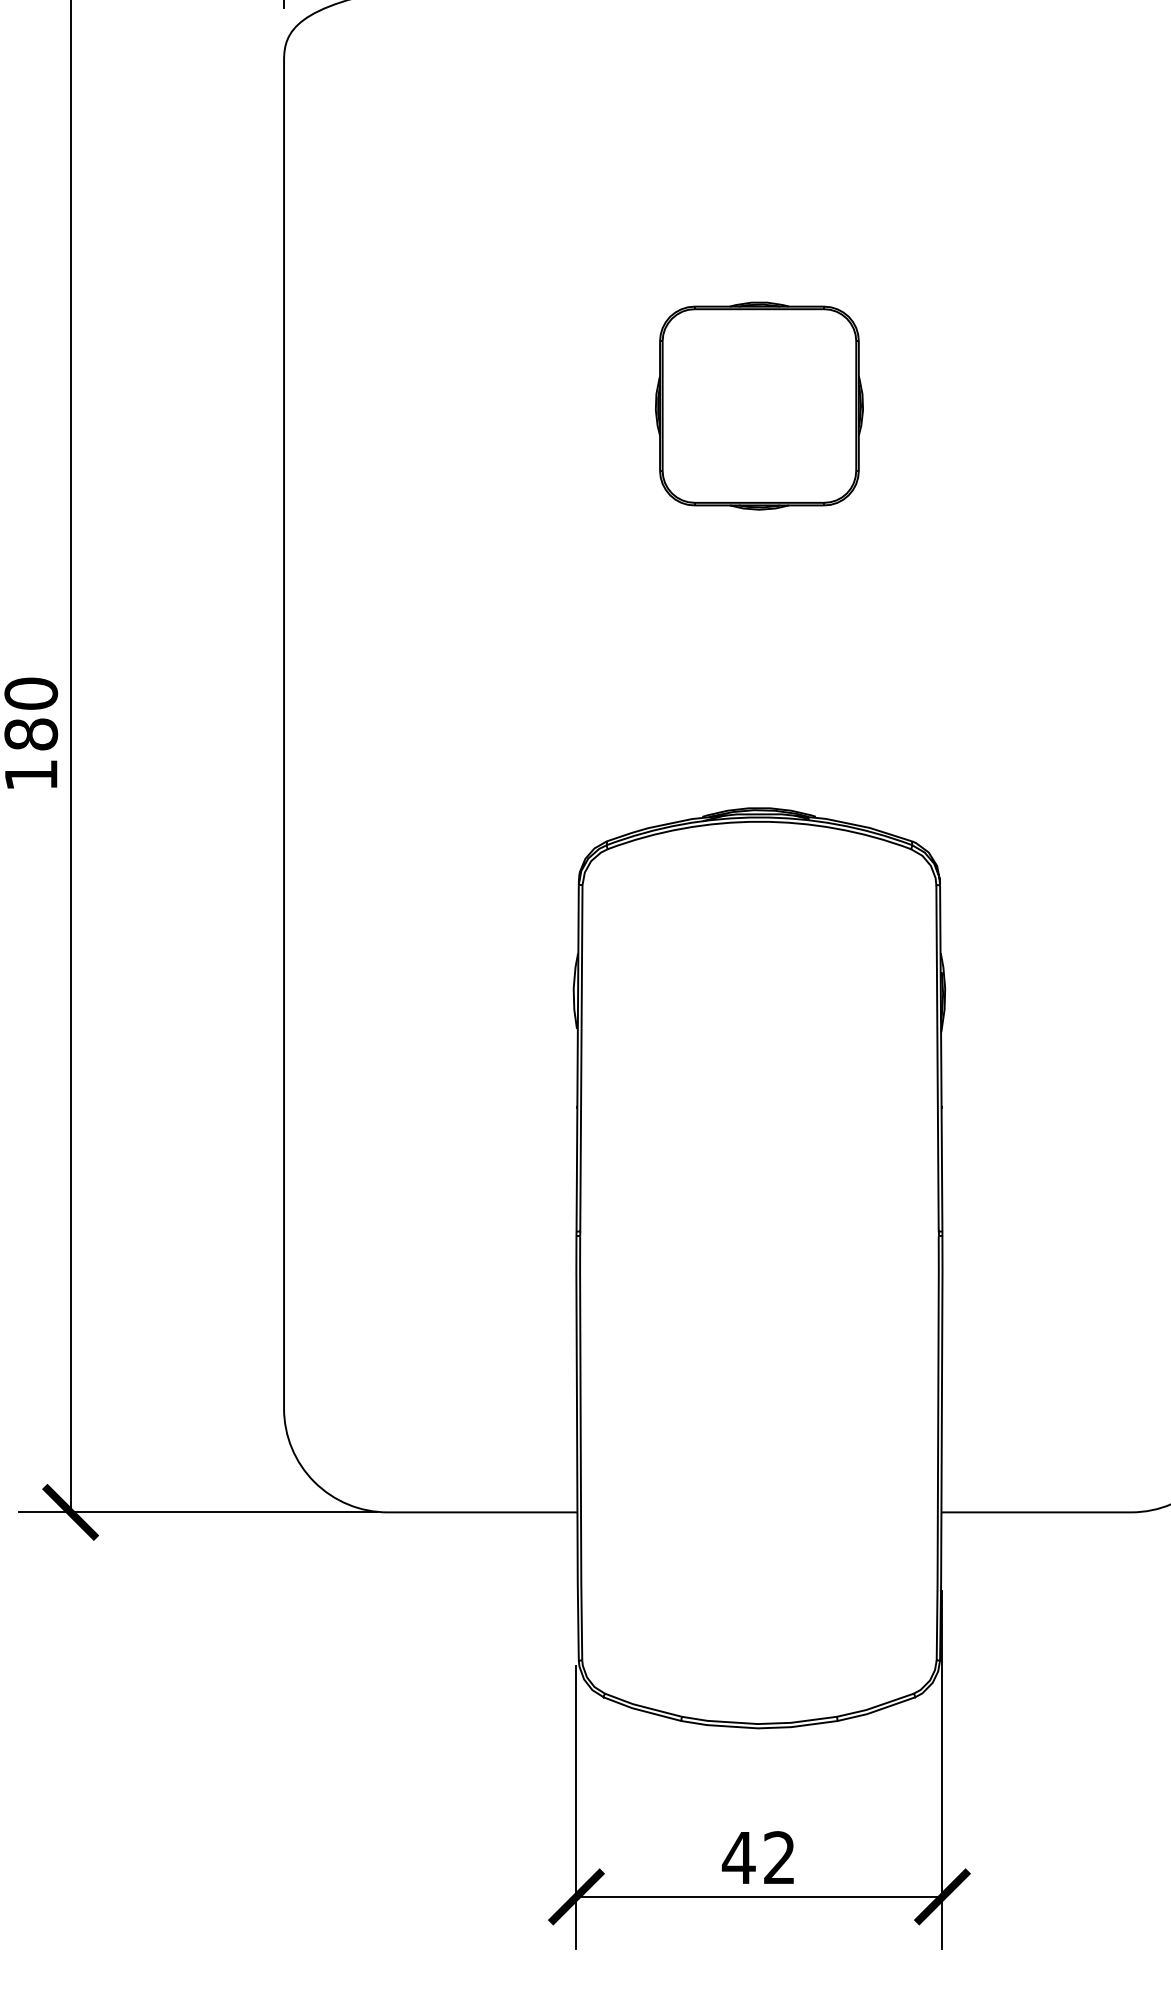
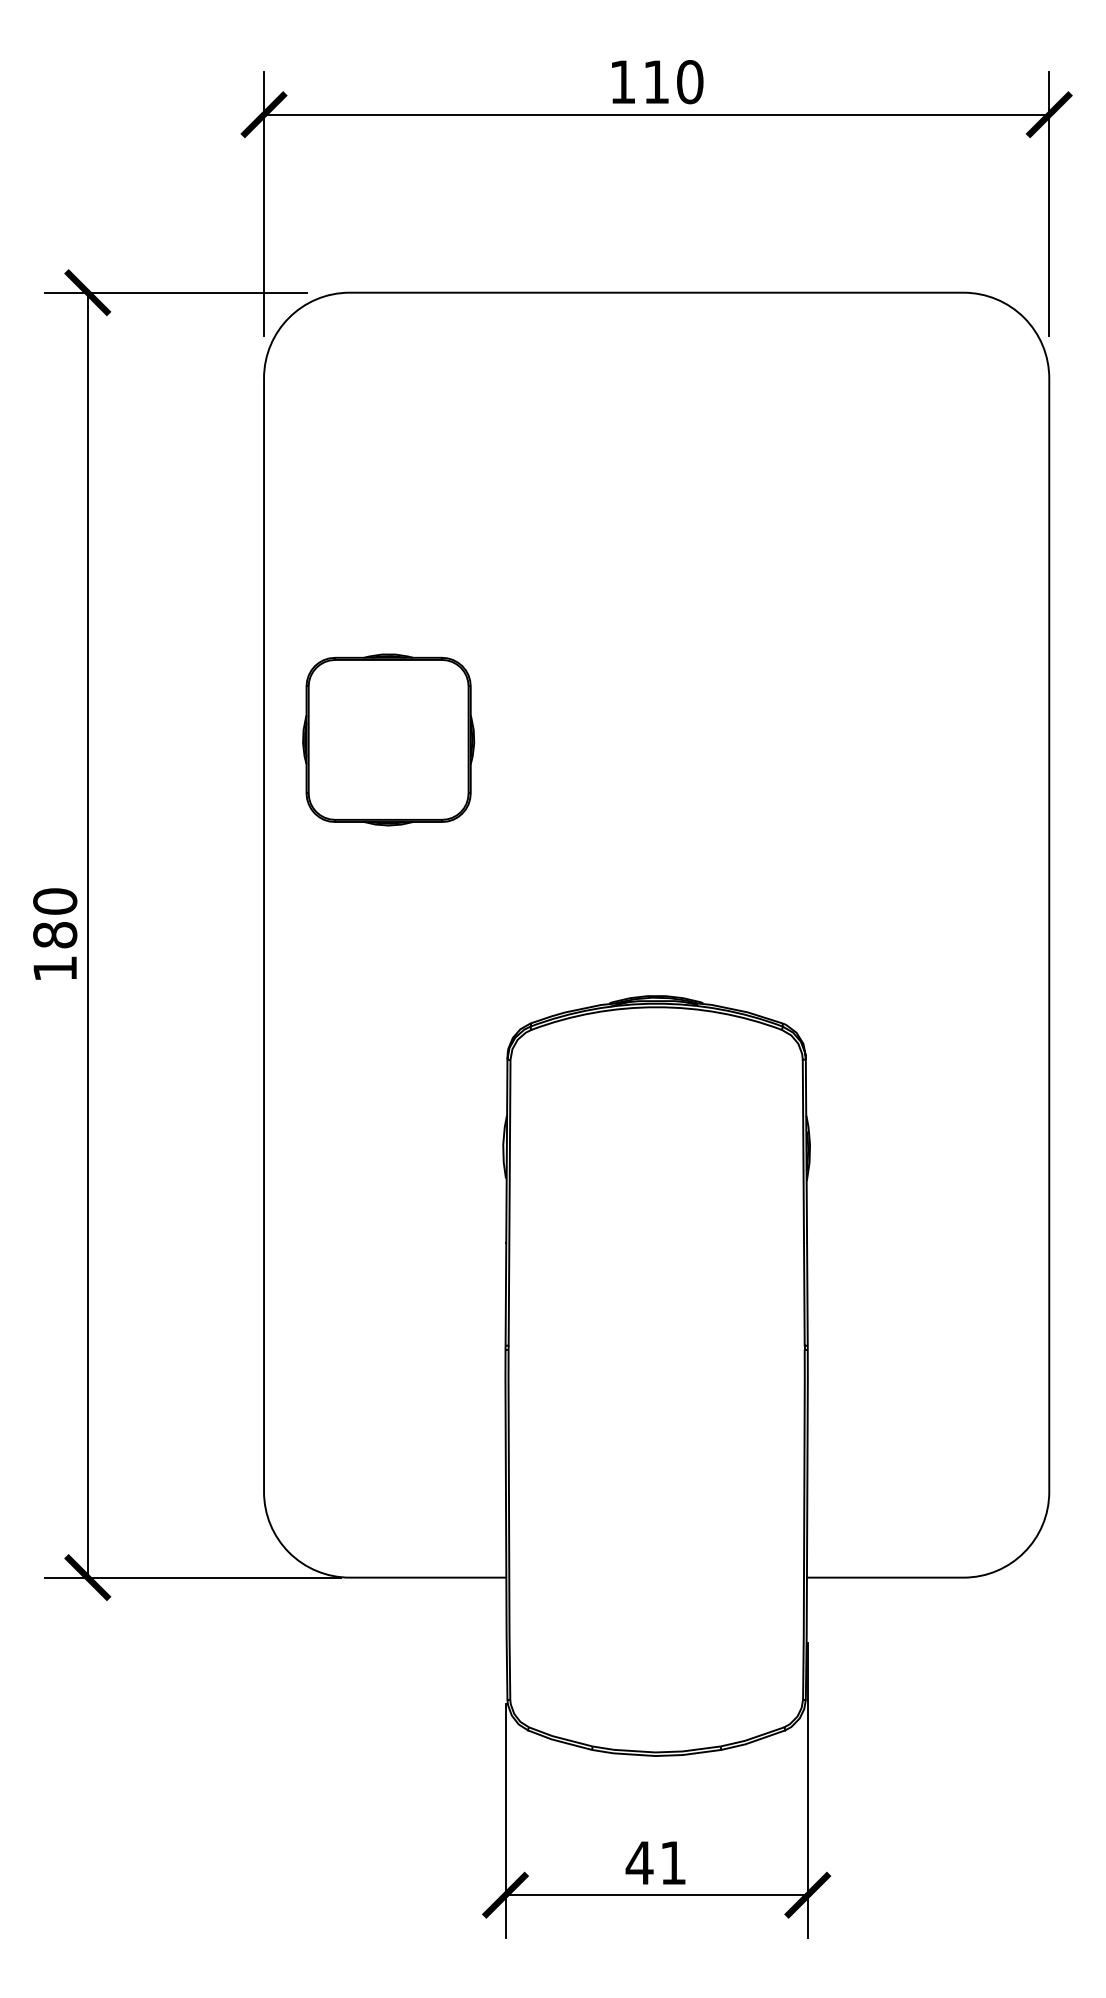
part: (759, 405) -> (388, 739), moved
text: (778, 1857) -> (672, 1862), 42 -> 41

